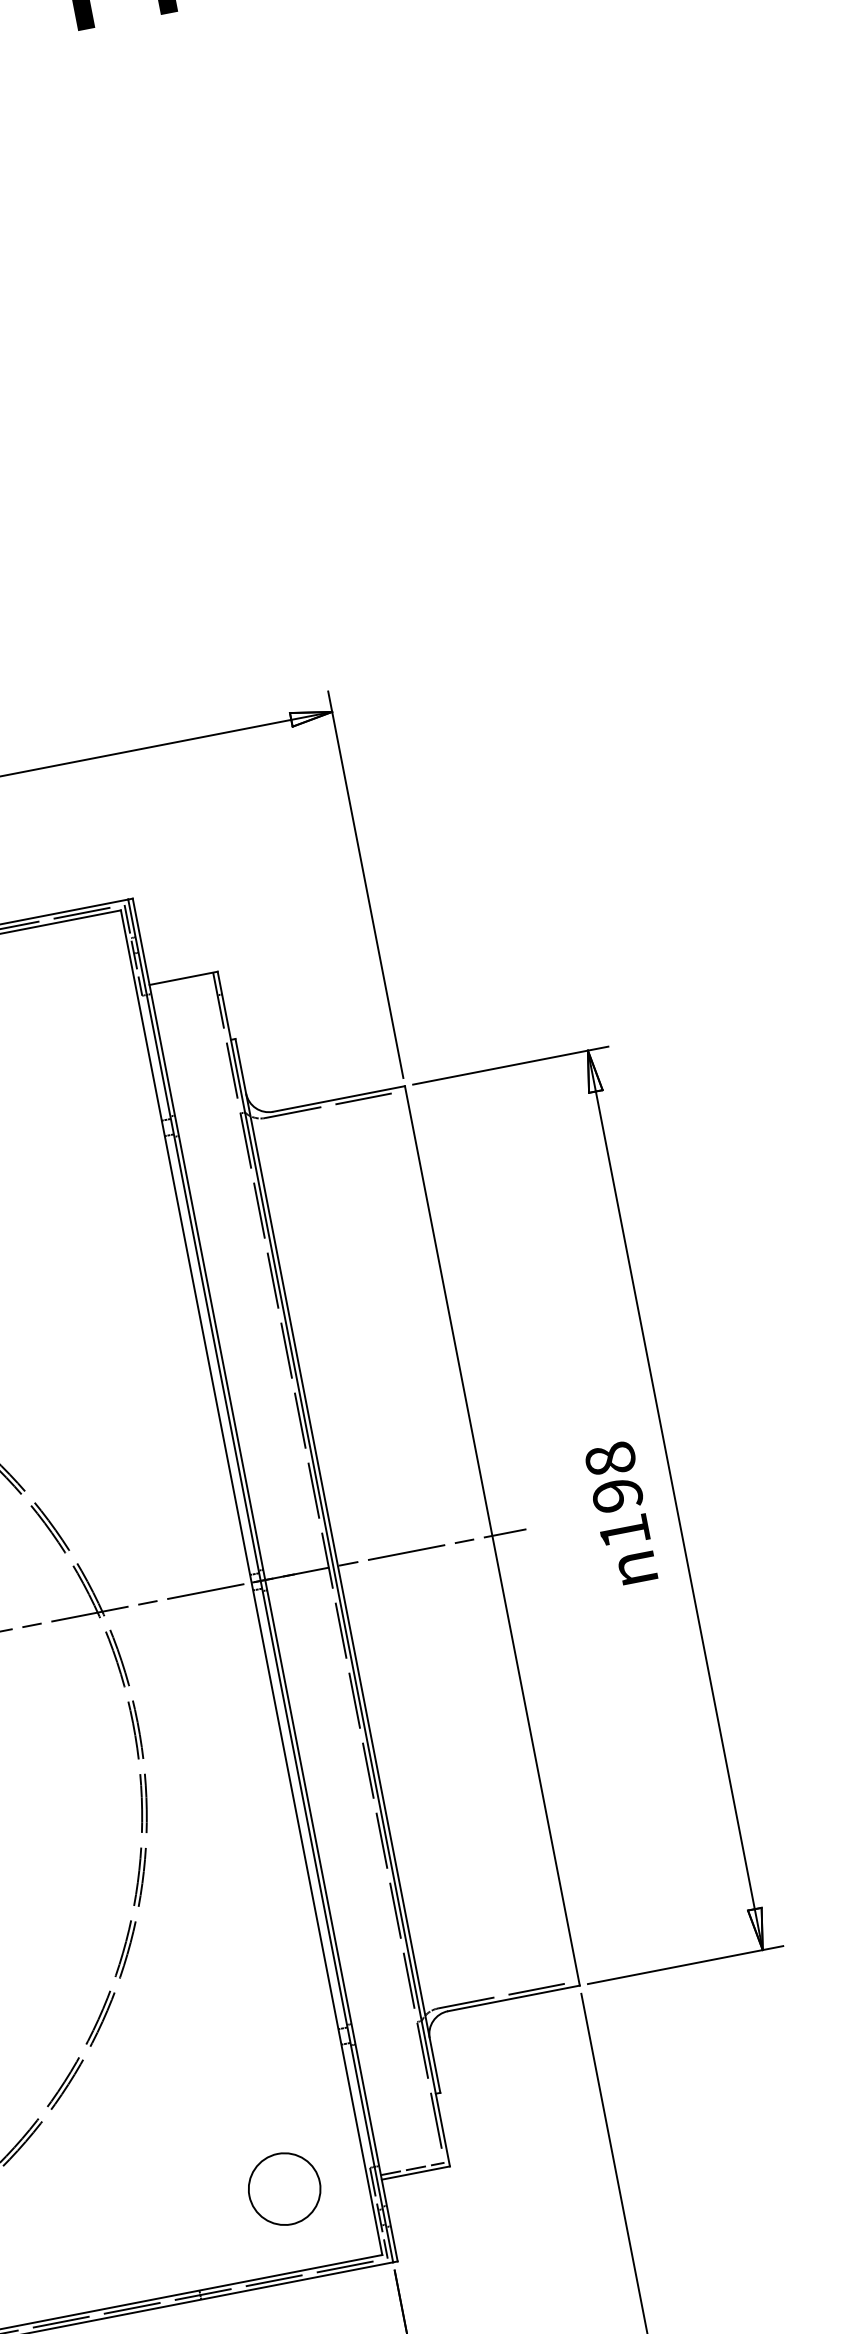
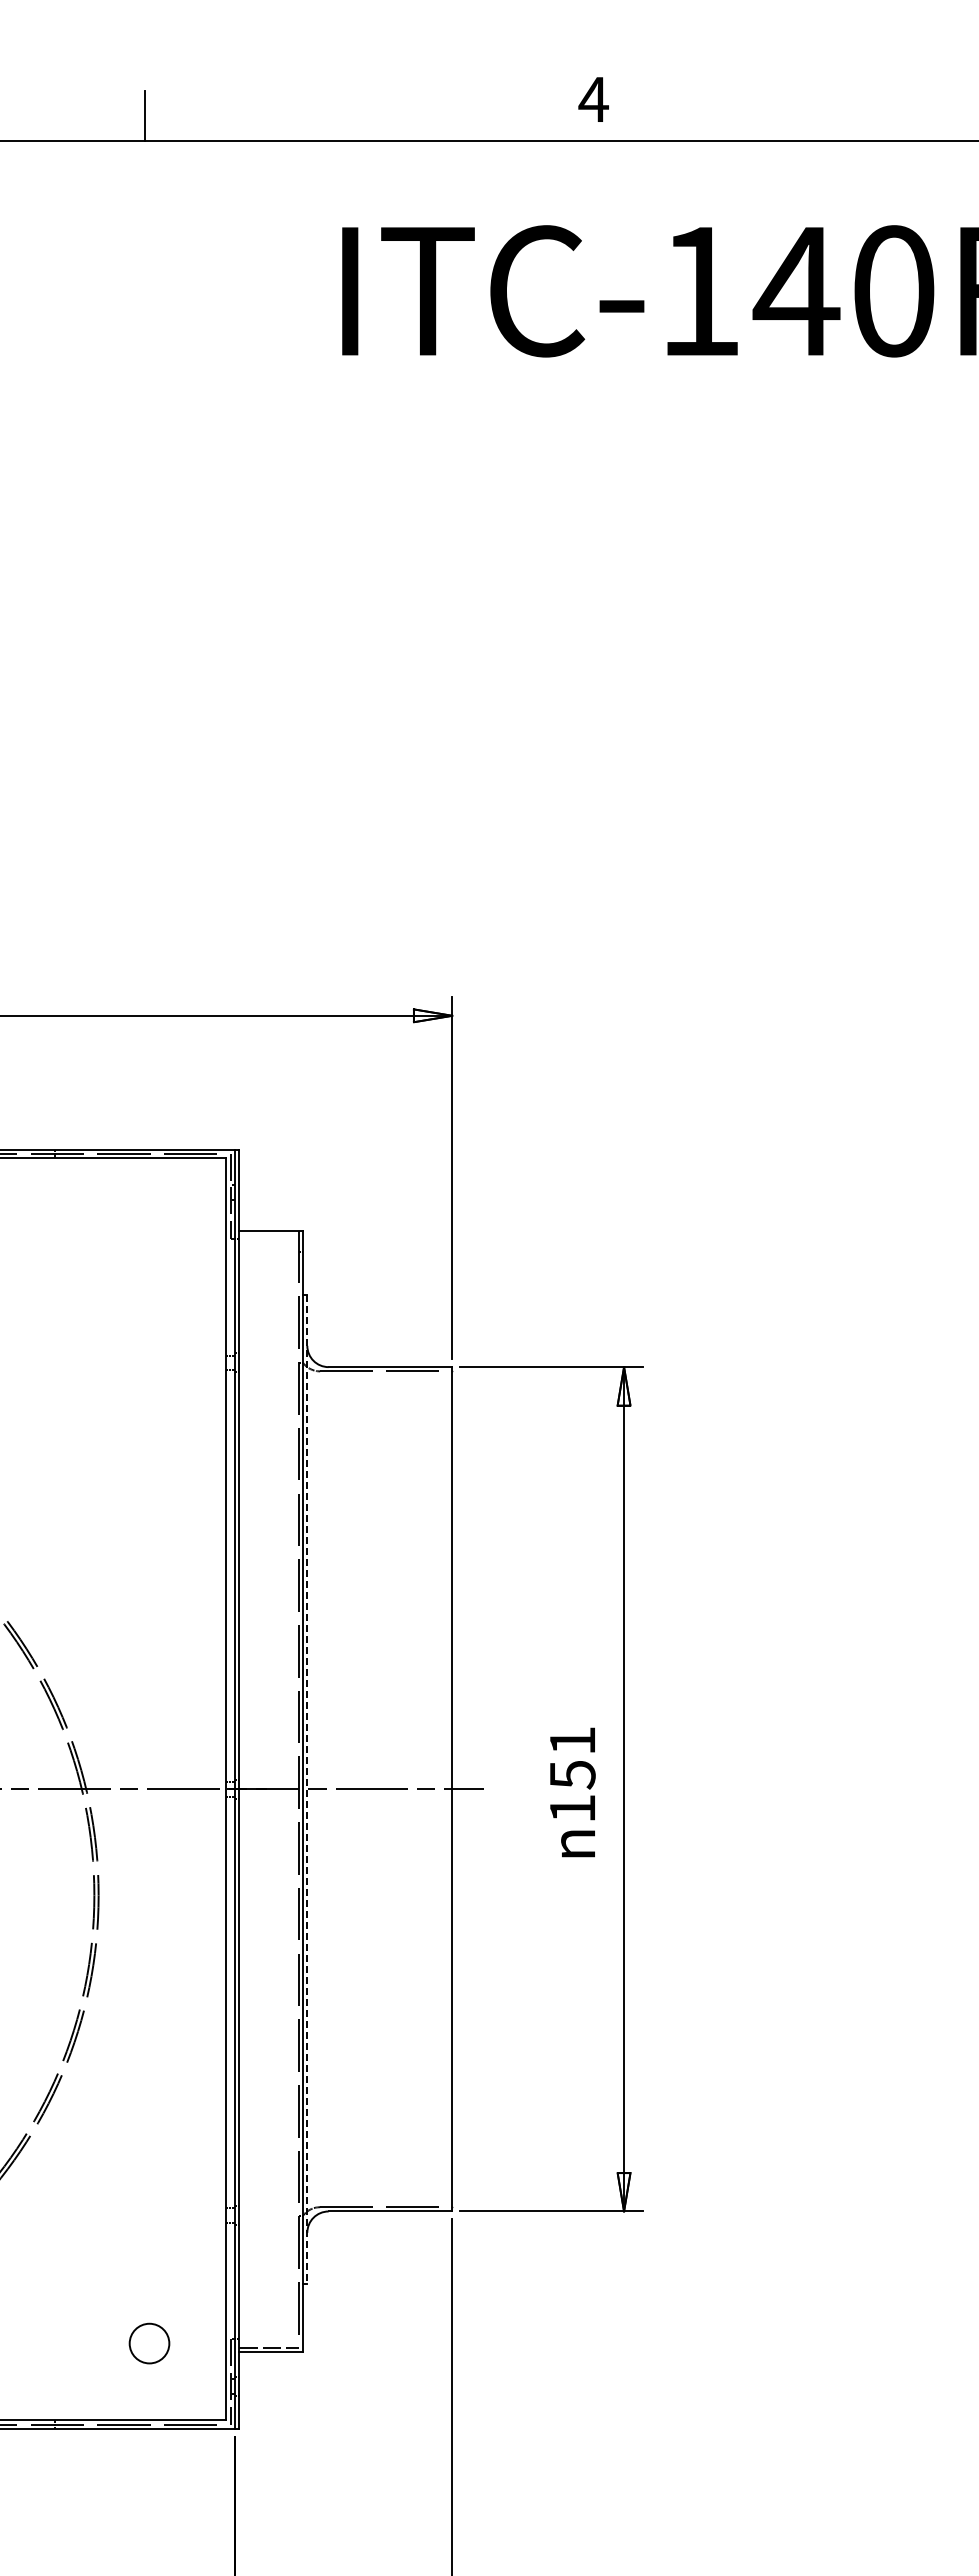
text: (613, 1477) -> (572, 1757), 198 -> 151
line: (338, 1566) -> (307, 1789), solid -> dashed
circle: (284, 2188) -> (149, 2343), size x0.6

